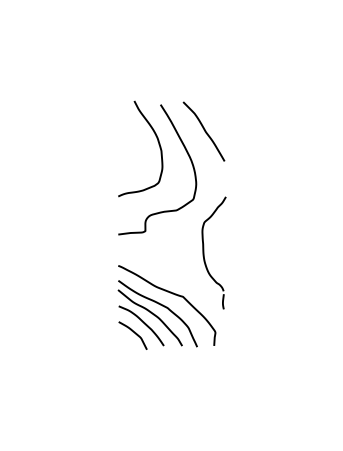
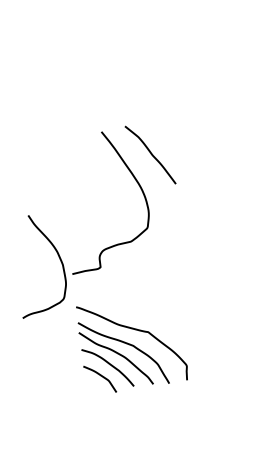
curve: (157, 141) -> (57, 255), moved
part: (204, 252) -> (165, 282), removed

